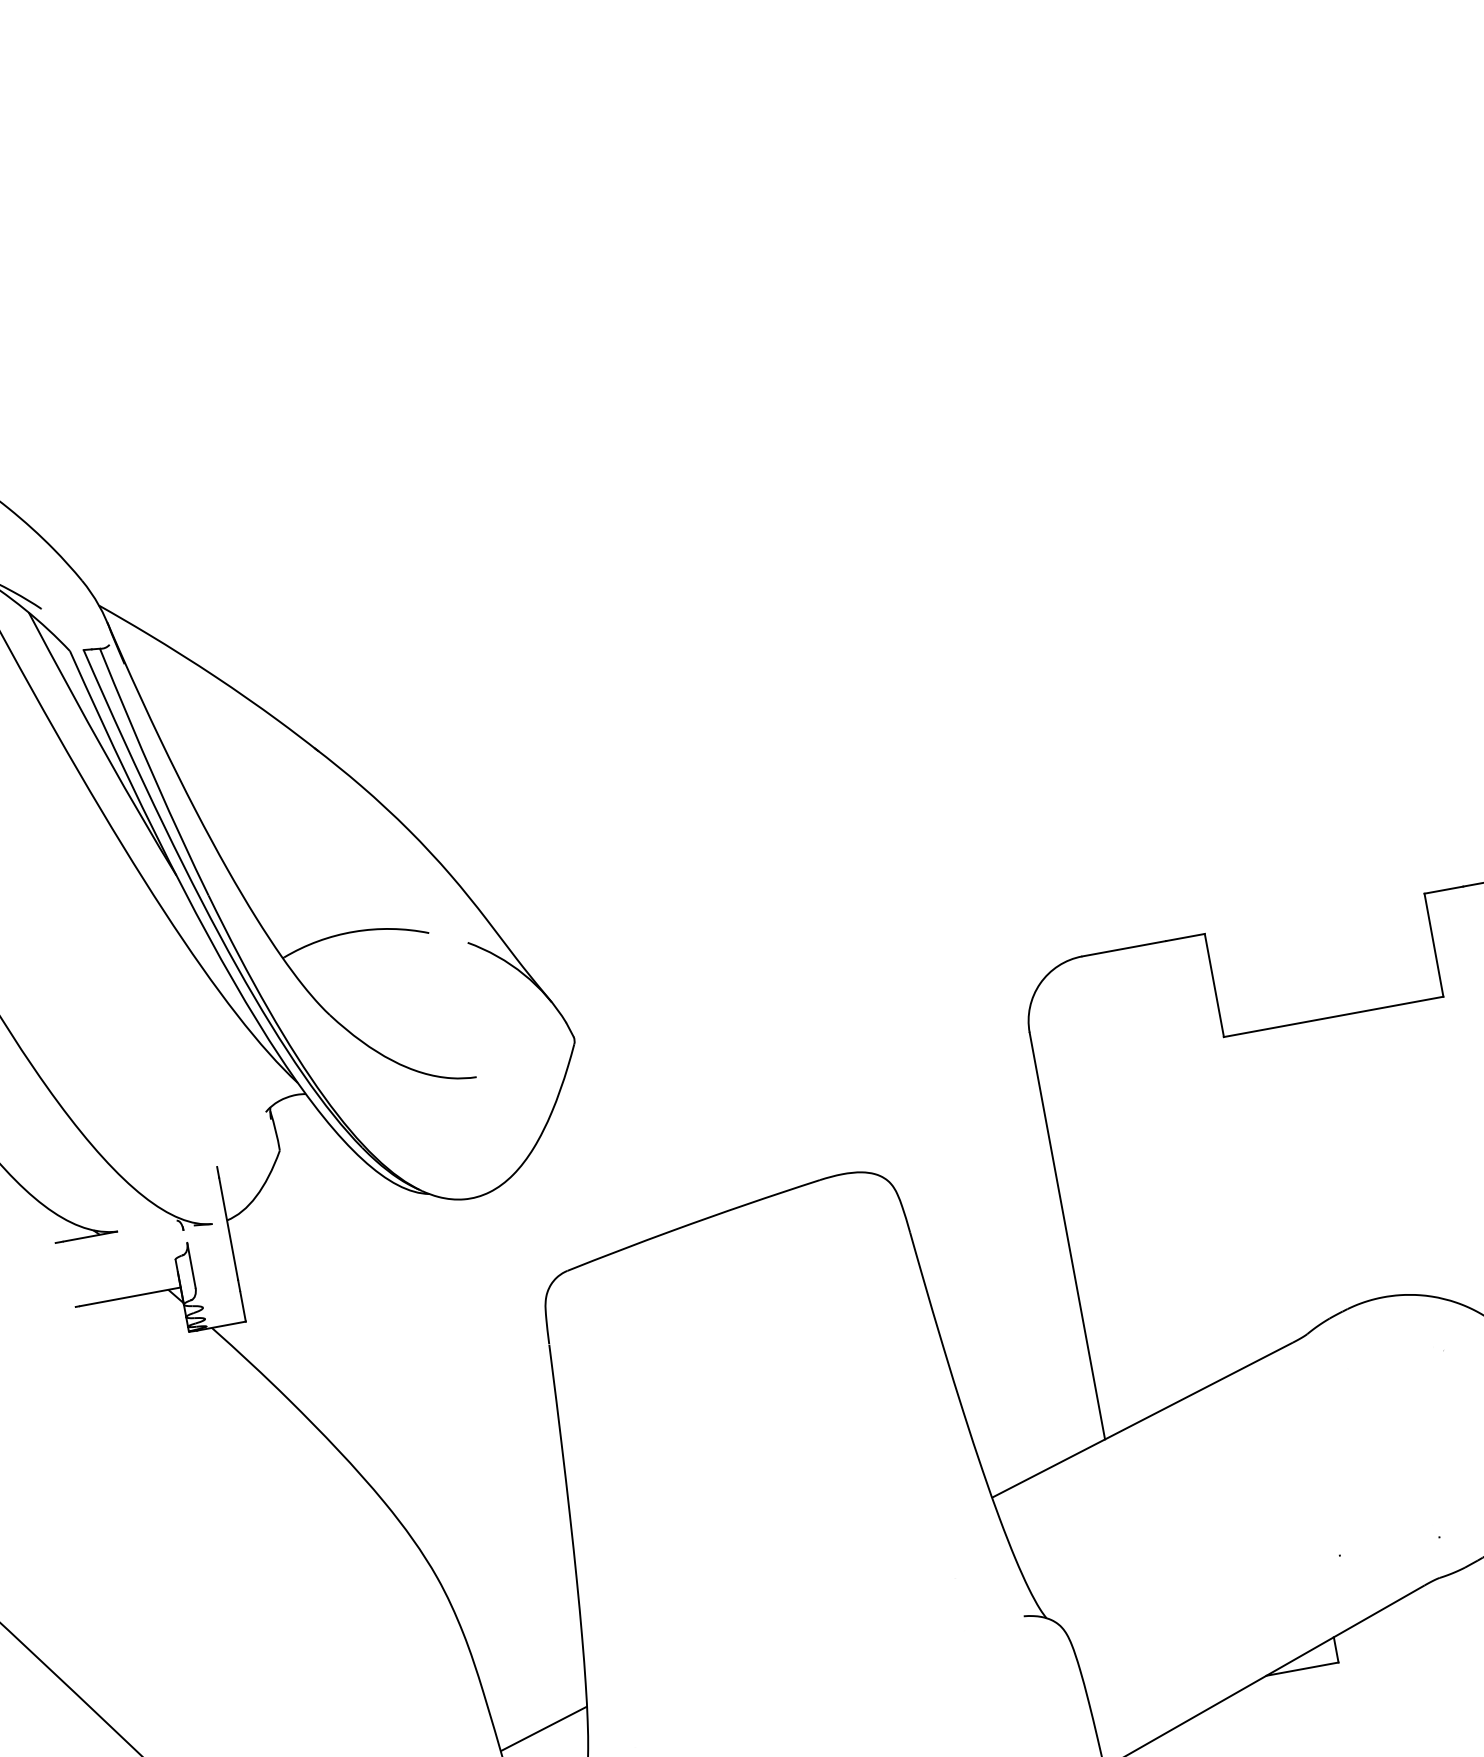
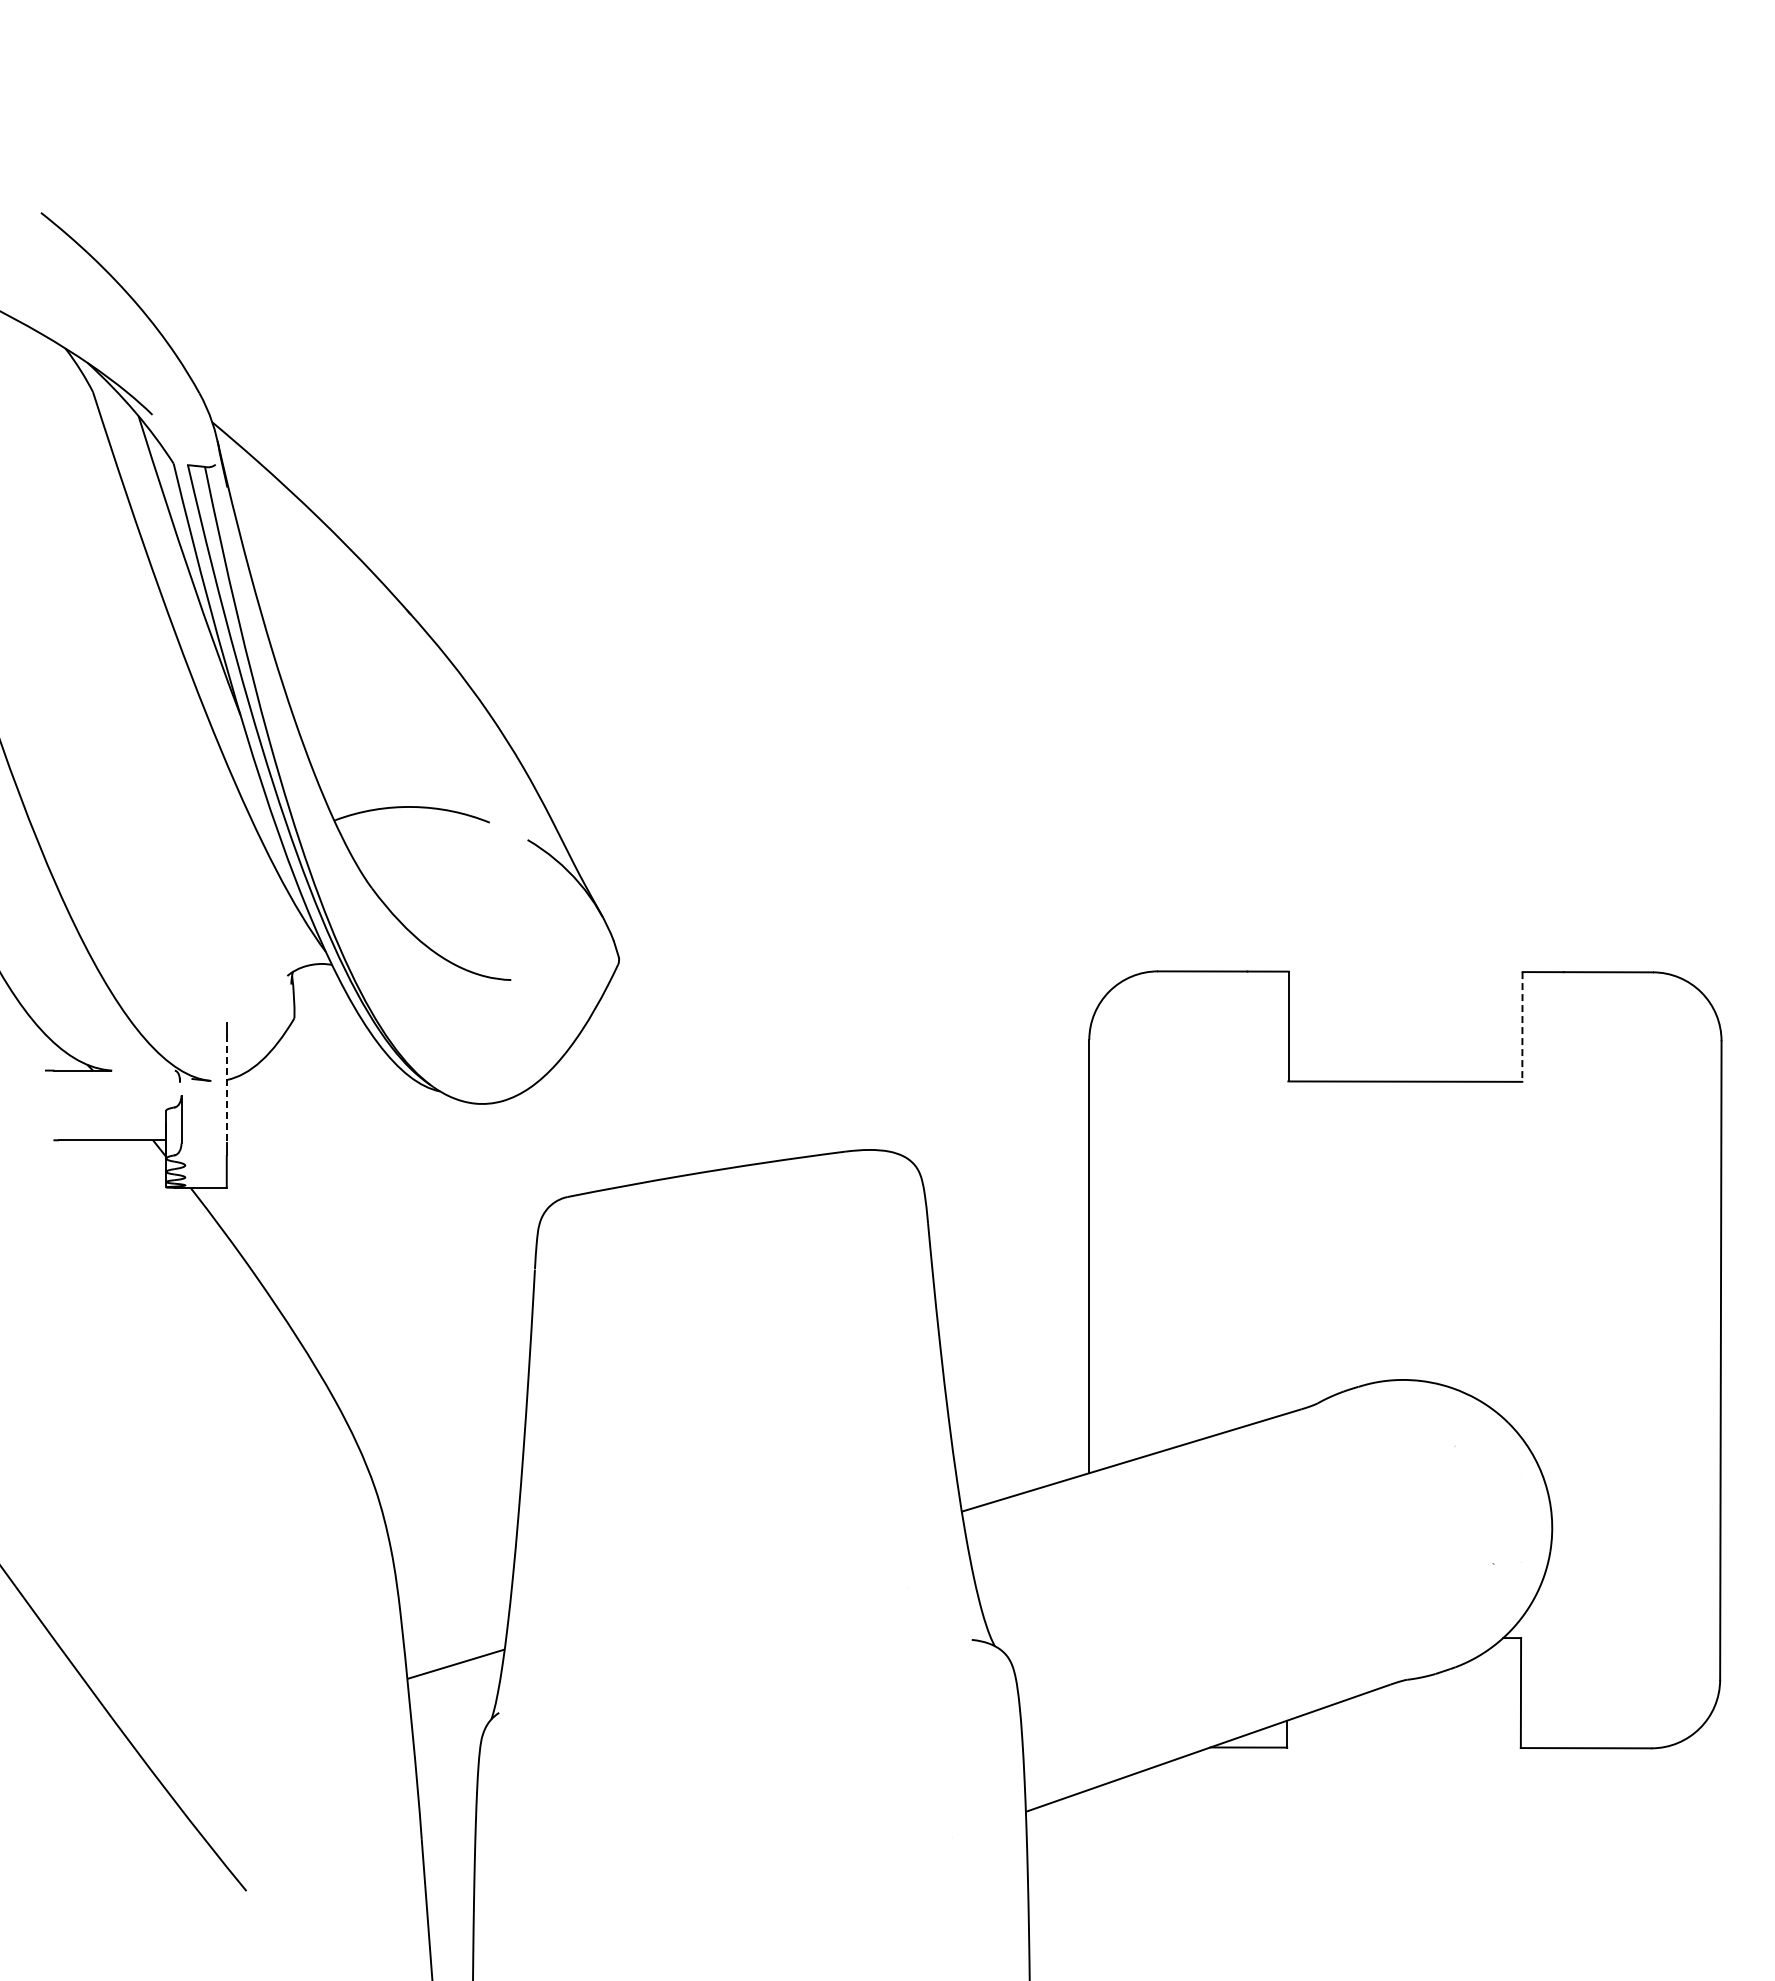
line: (1433, 944) -> (1522, 1026), solid -> dashed
line: (228, 1229) -> (226, 1089), solid -> dashed

